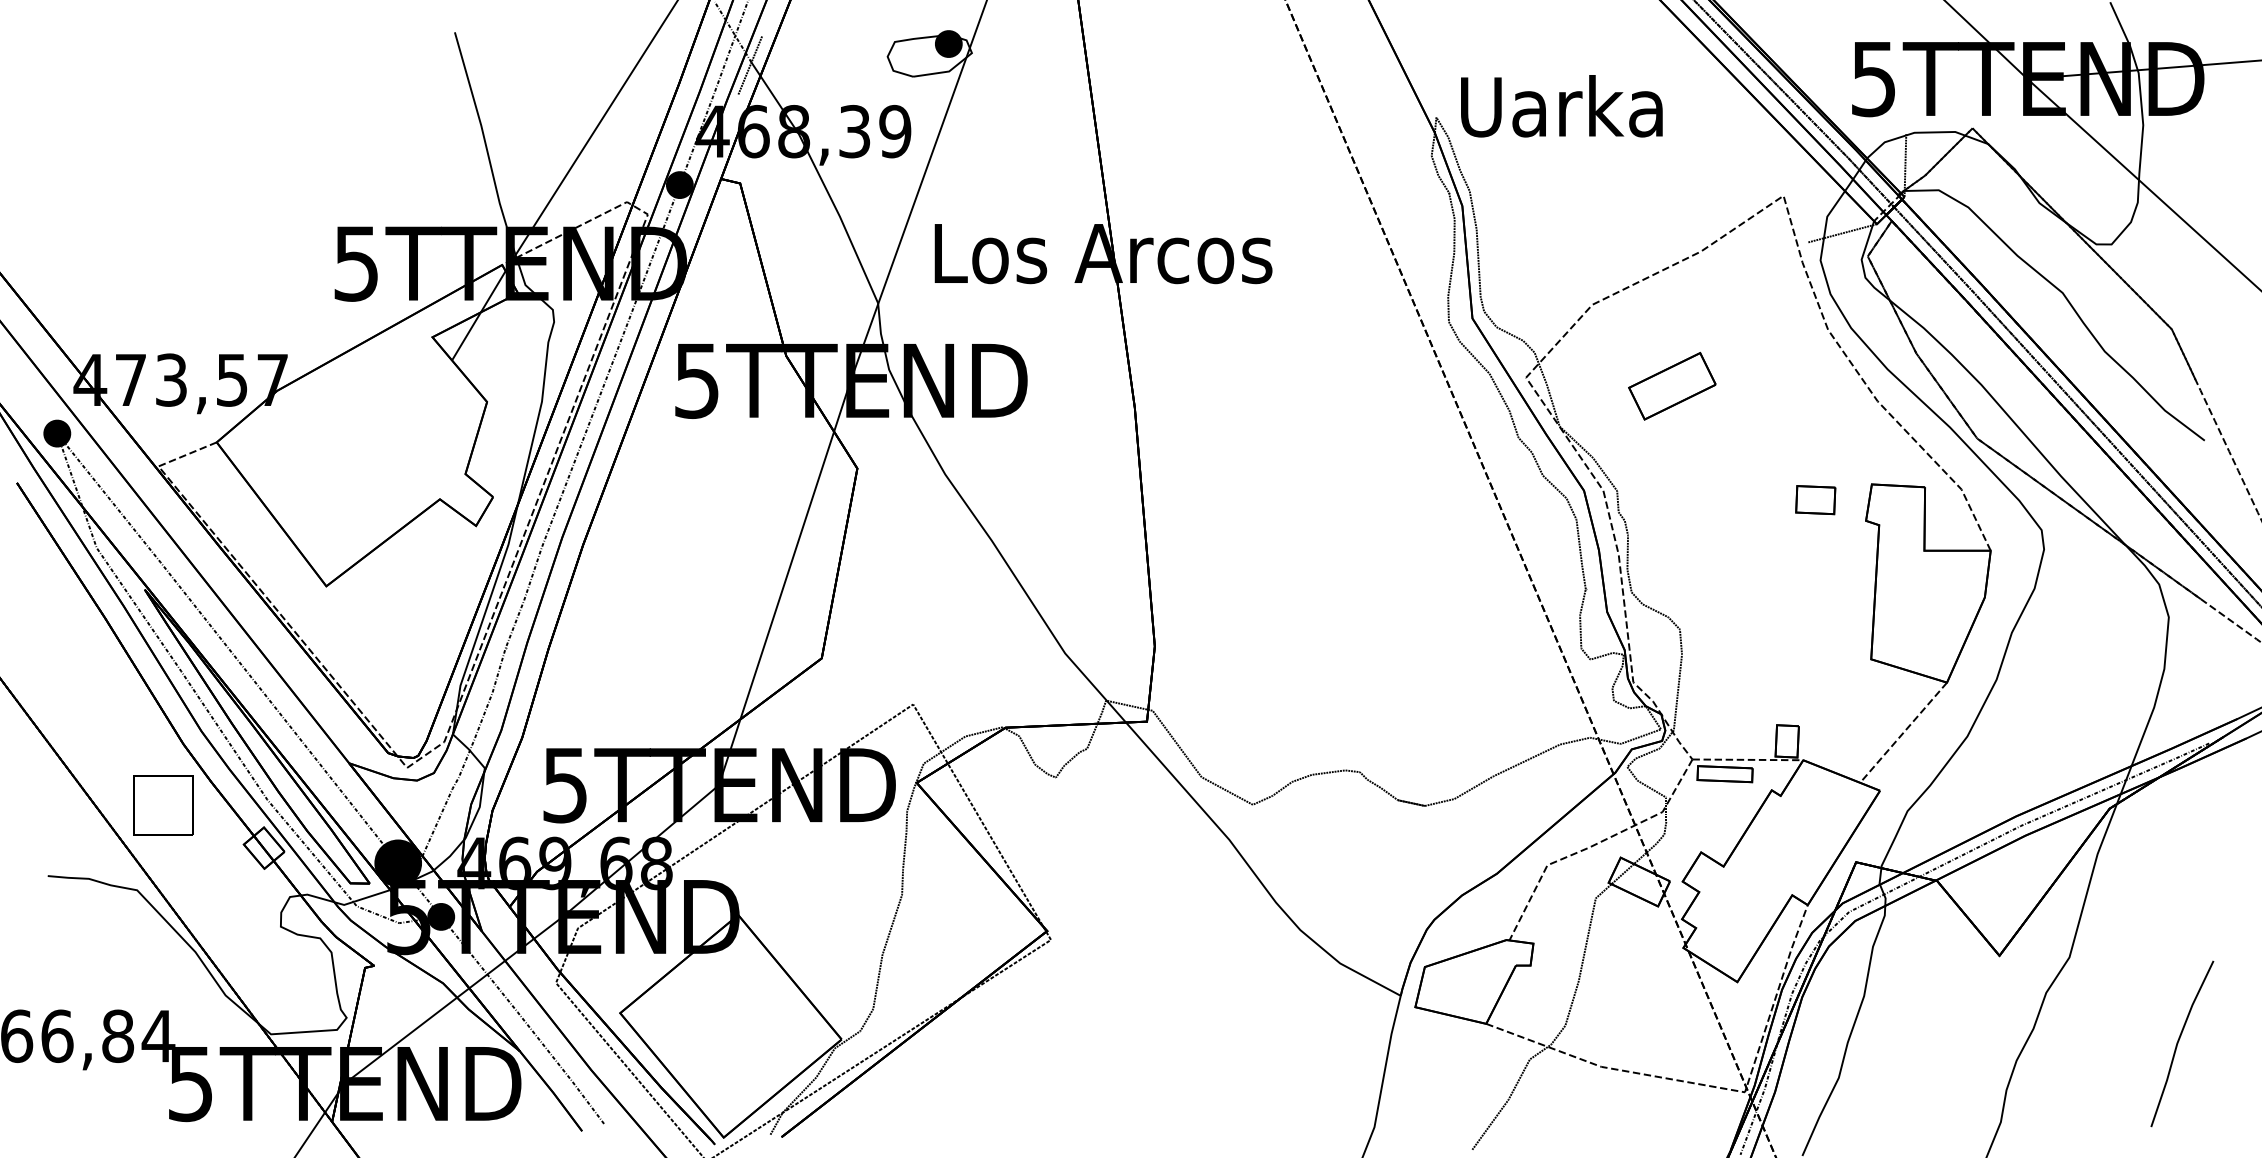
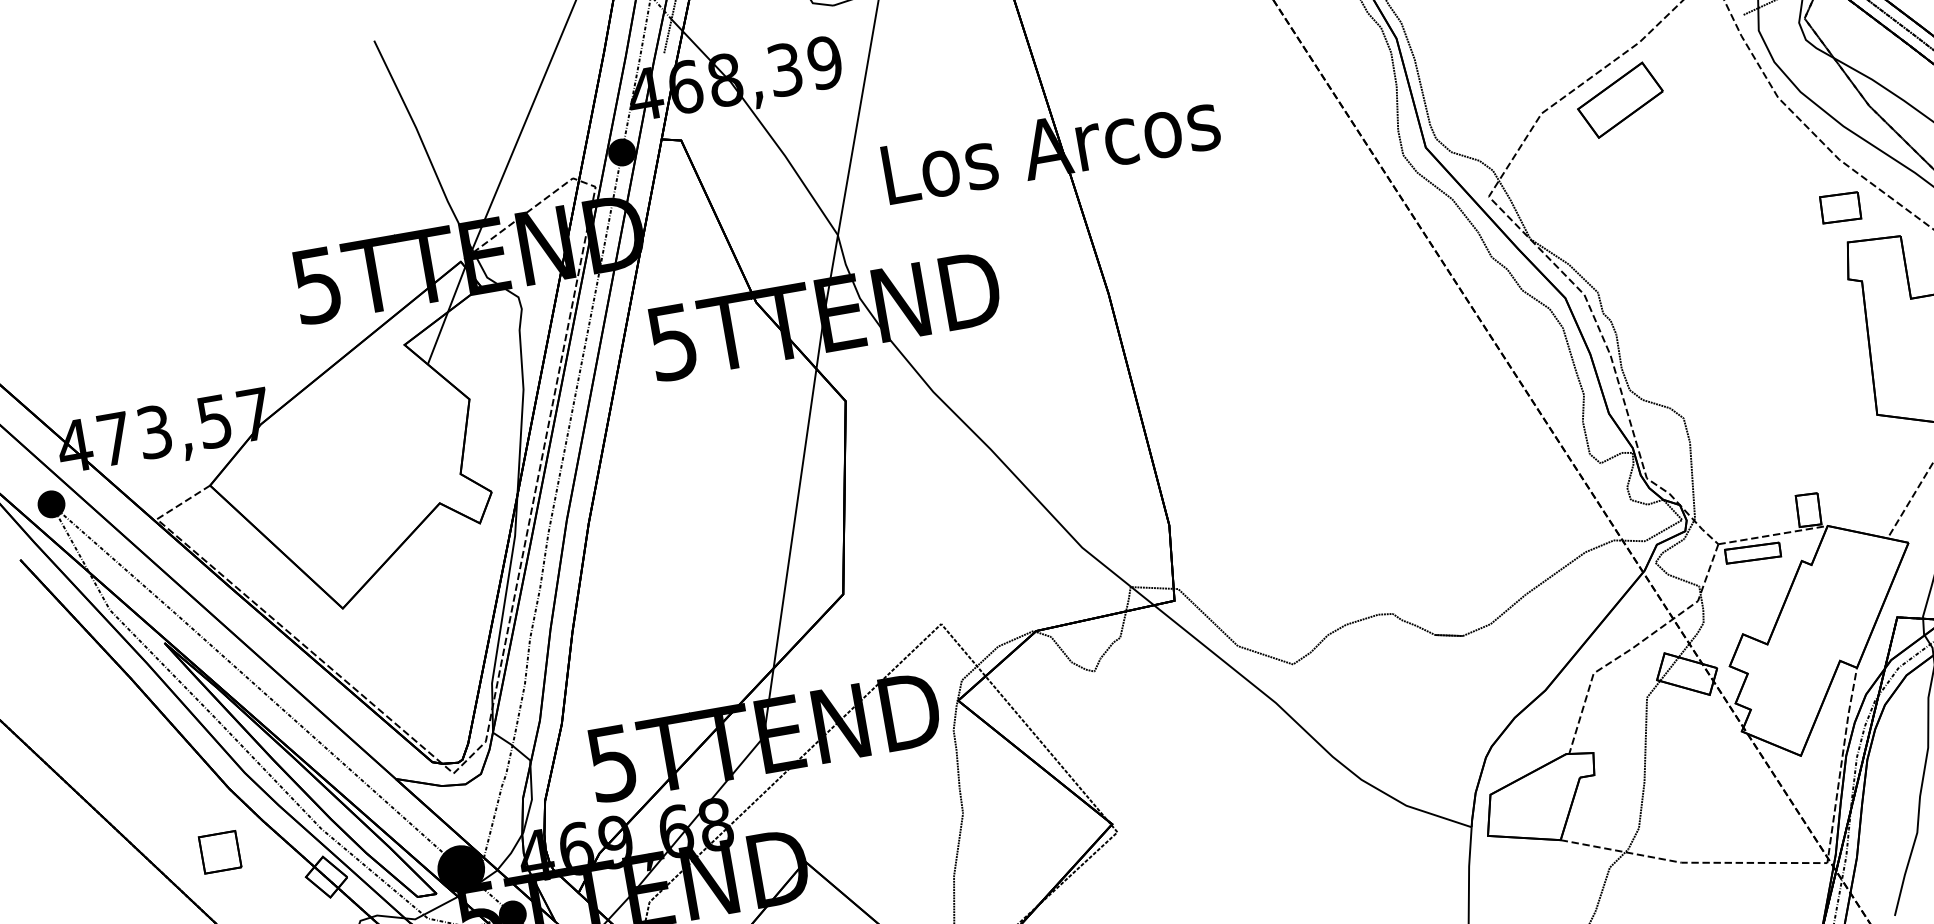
part: (1672, 385) -> (1620, 99), moved
part: (1815, 500) -> (1840, 208), moved
part: (163, 805) -> (220, 852), size x0.62

